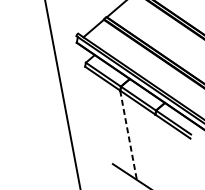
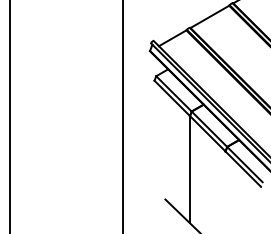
line: (128, 135) -> (189, 169), dashed -> solid

